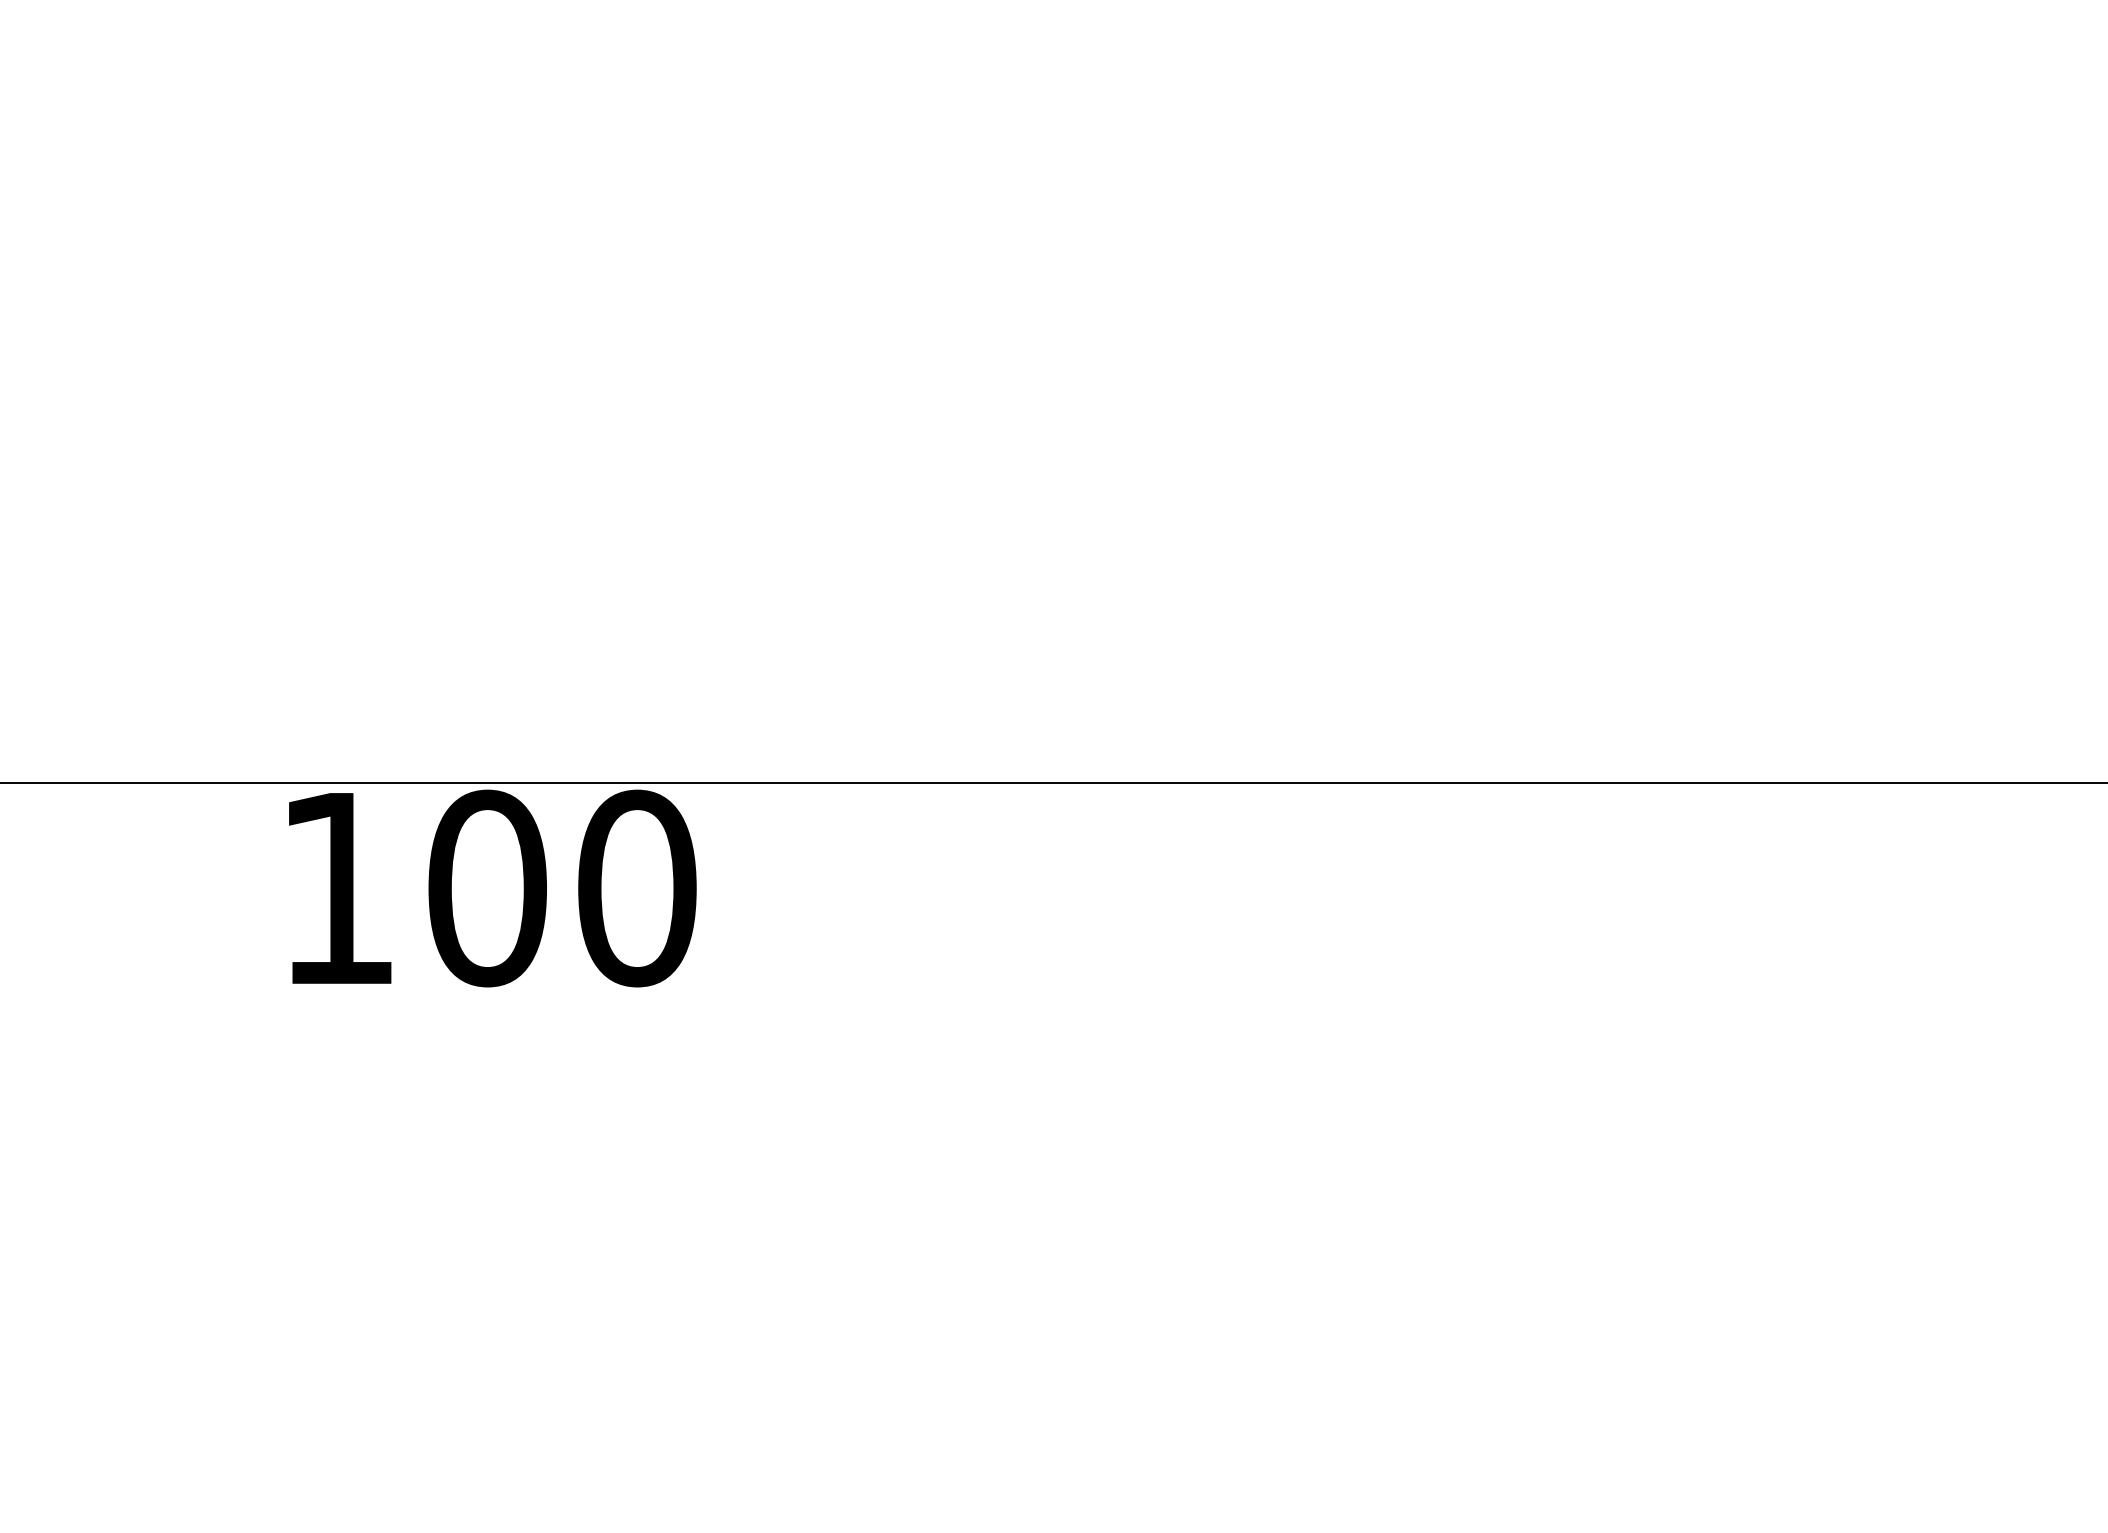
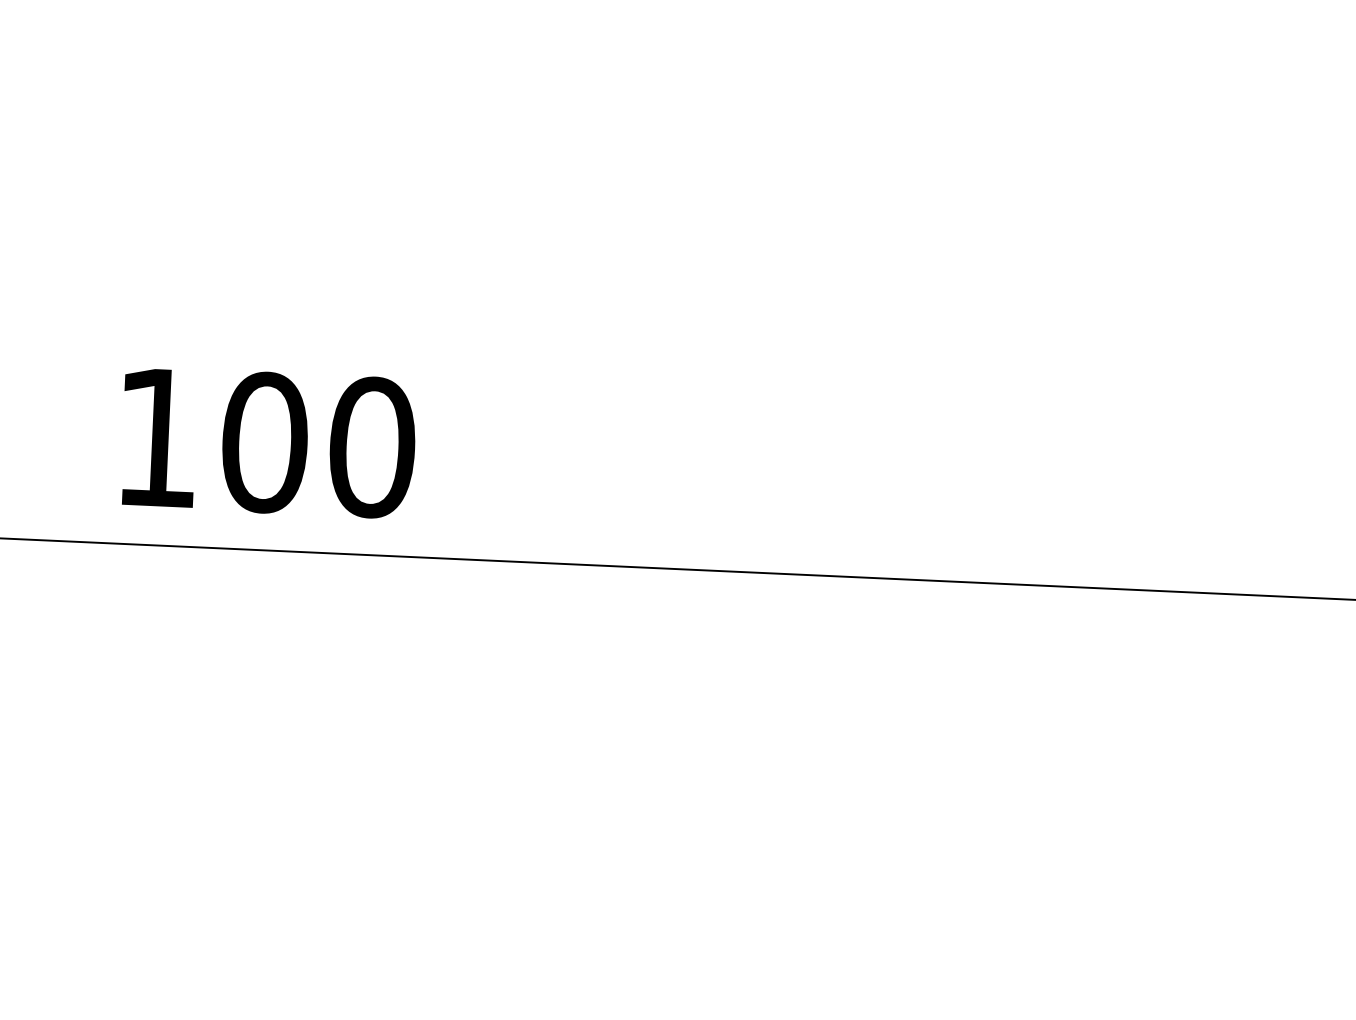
text: (492, 888) -> (268, 442), moved

